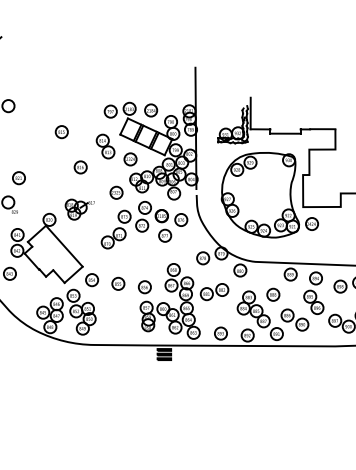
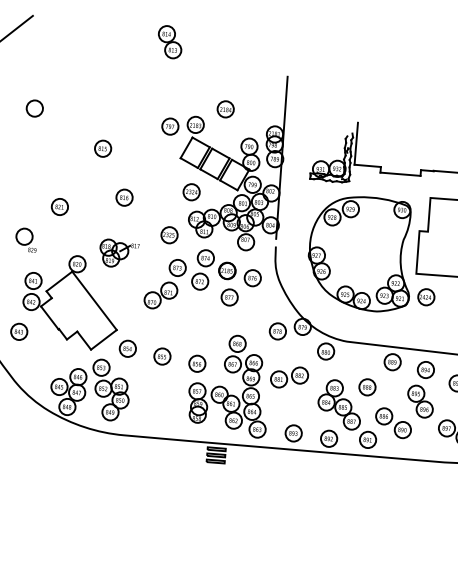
part: (151, 110) -> (226, 109), moved
part: (105, 146) -> (169, 42), moved
part: (18, 178) -> (59, 207), moved

